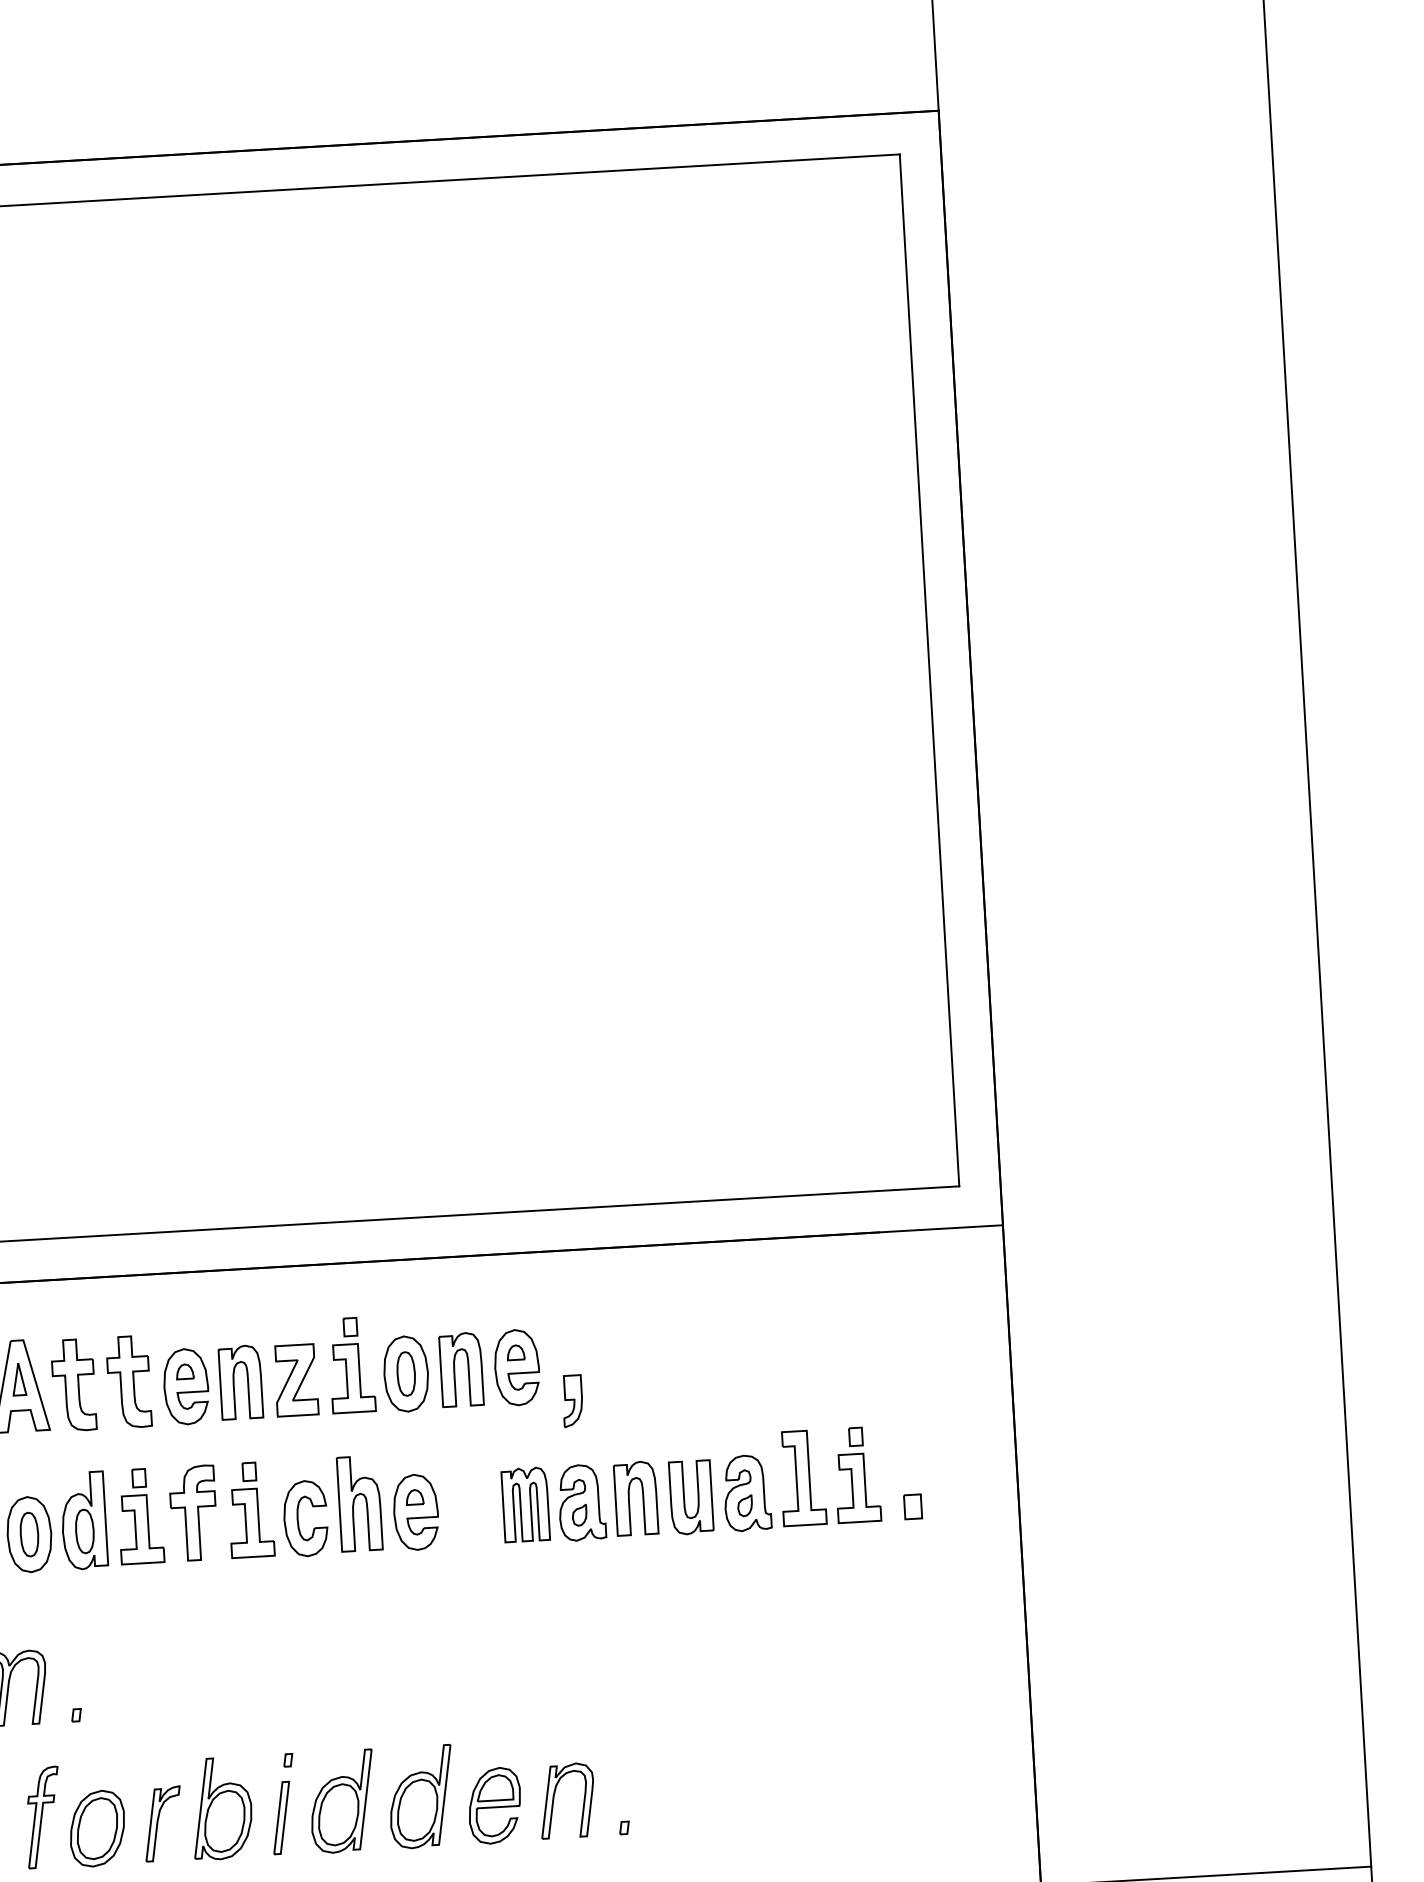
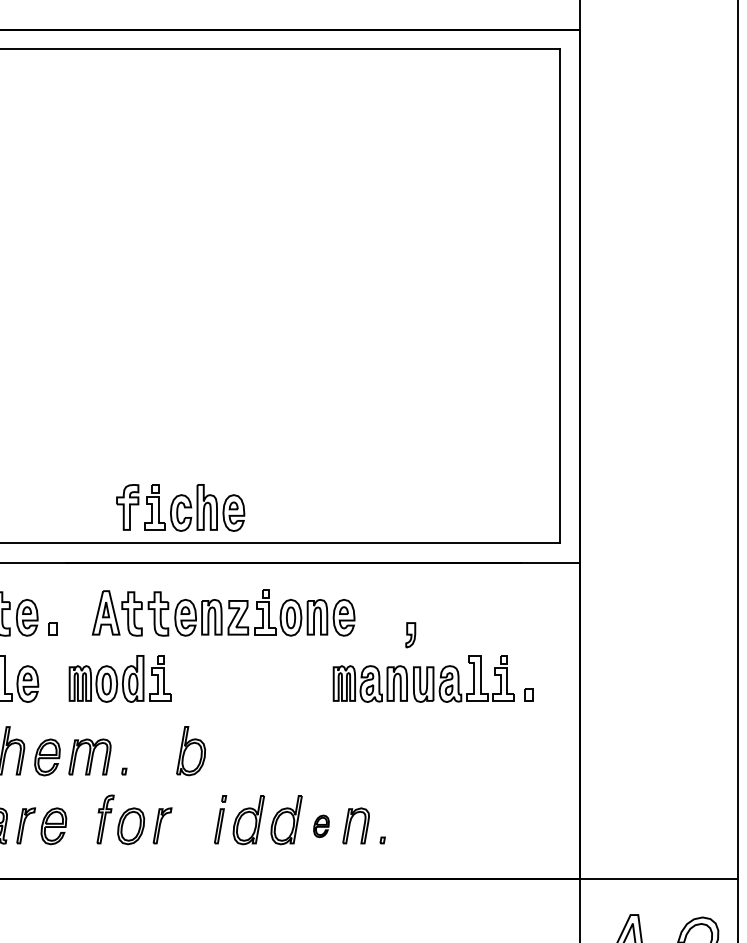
part: (572, 1401) -> (410, 635), moved
part: (303, 1507) -> (180, 507), moved
part: (495, 1806) -> (321, 826), size x0.6
part: (220, 1809) -> (190, 751), moved

